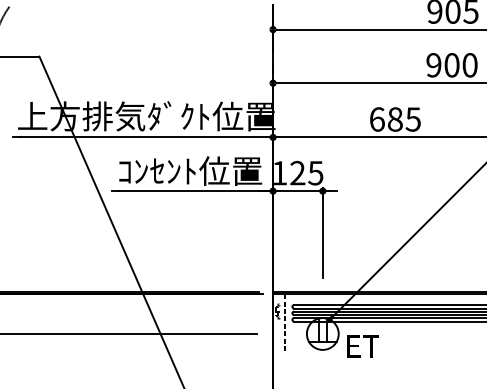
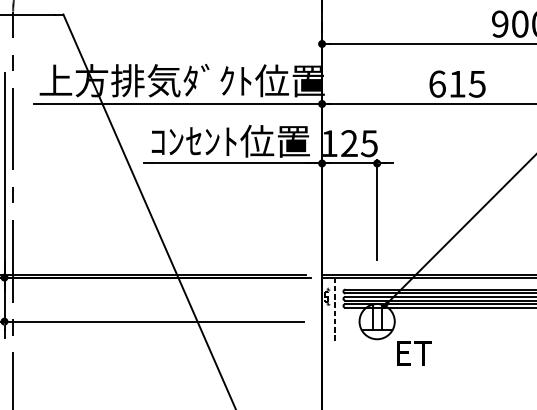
text: (395, 119) -> (457, 84), 685 -> 615
text: (362, 346) -> (413, 353), moved

